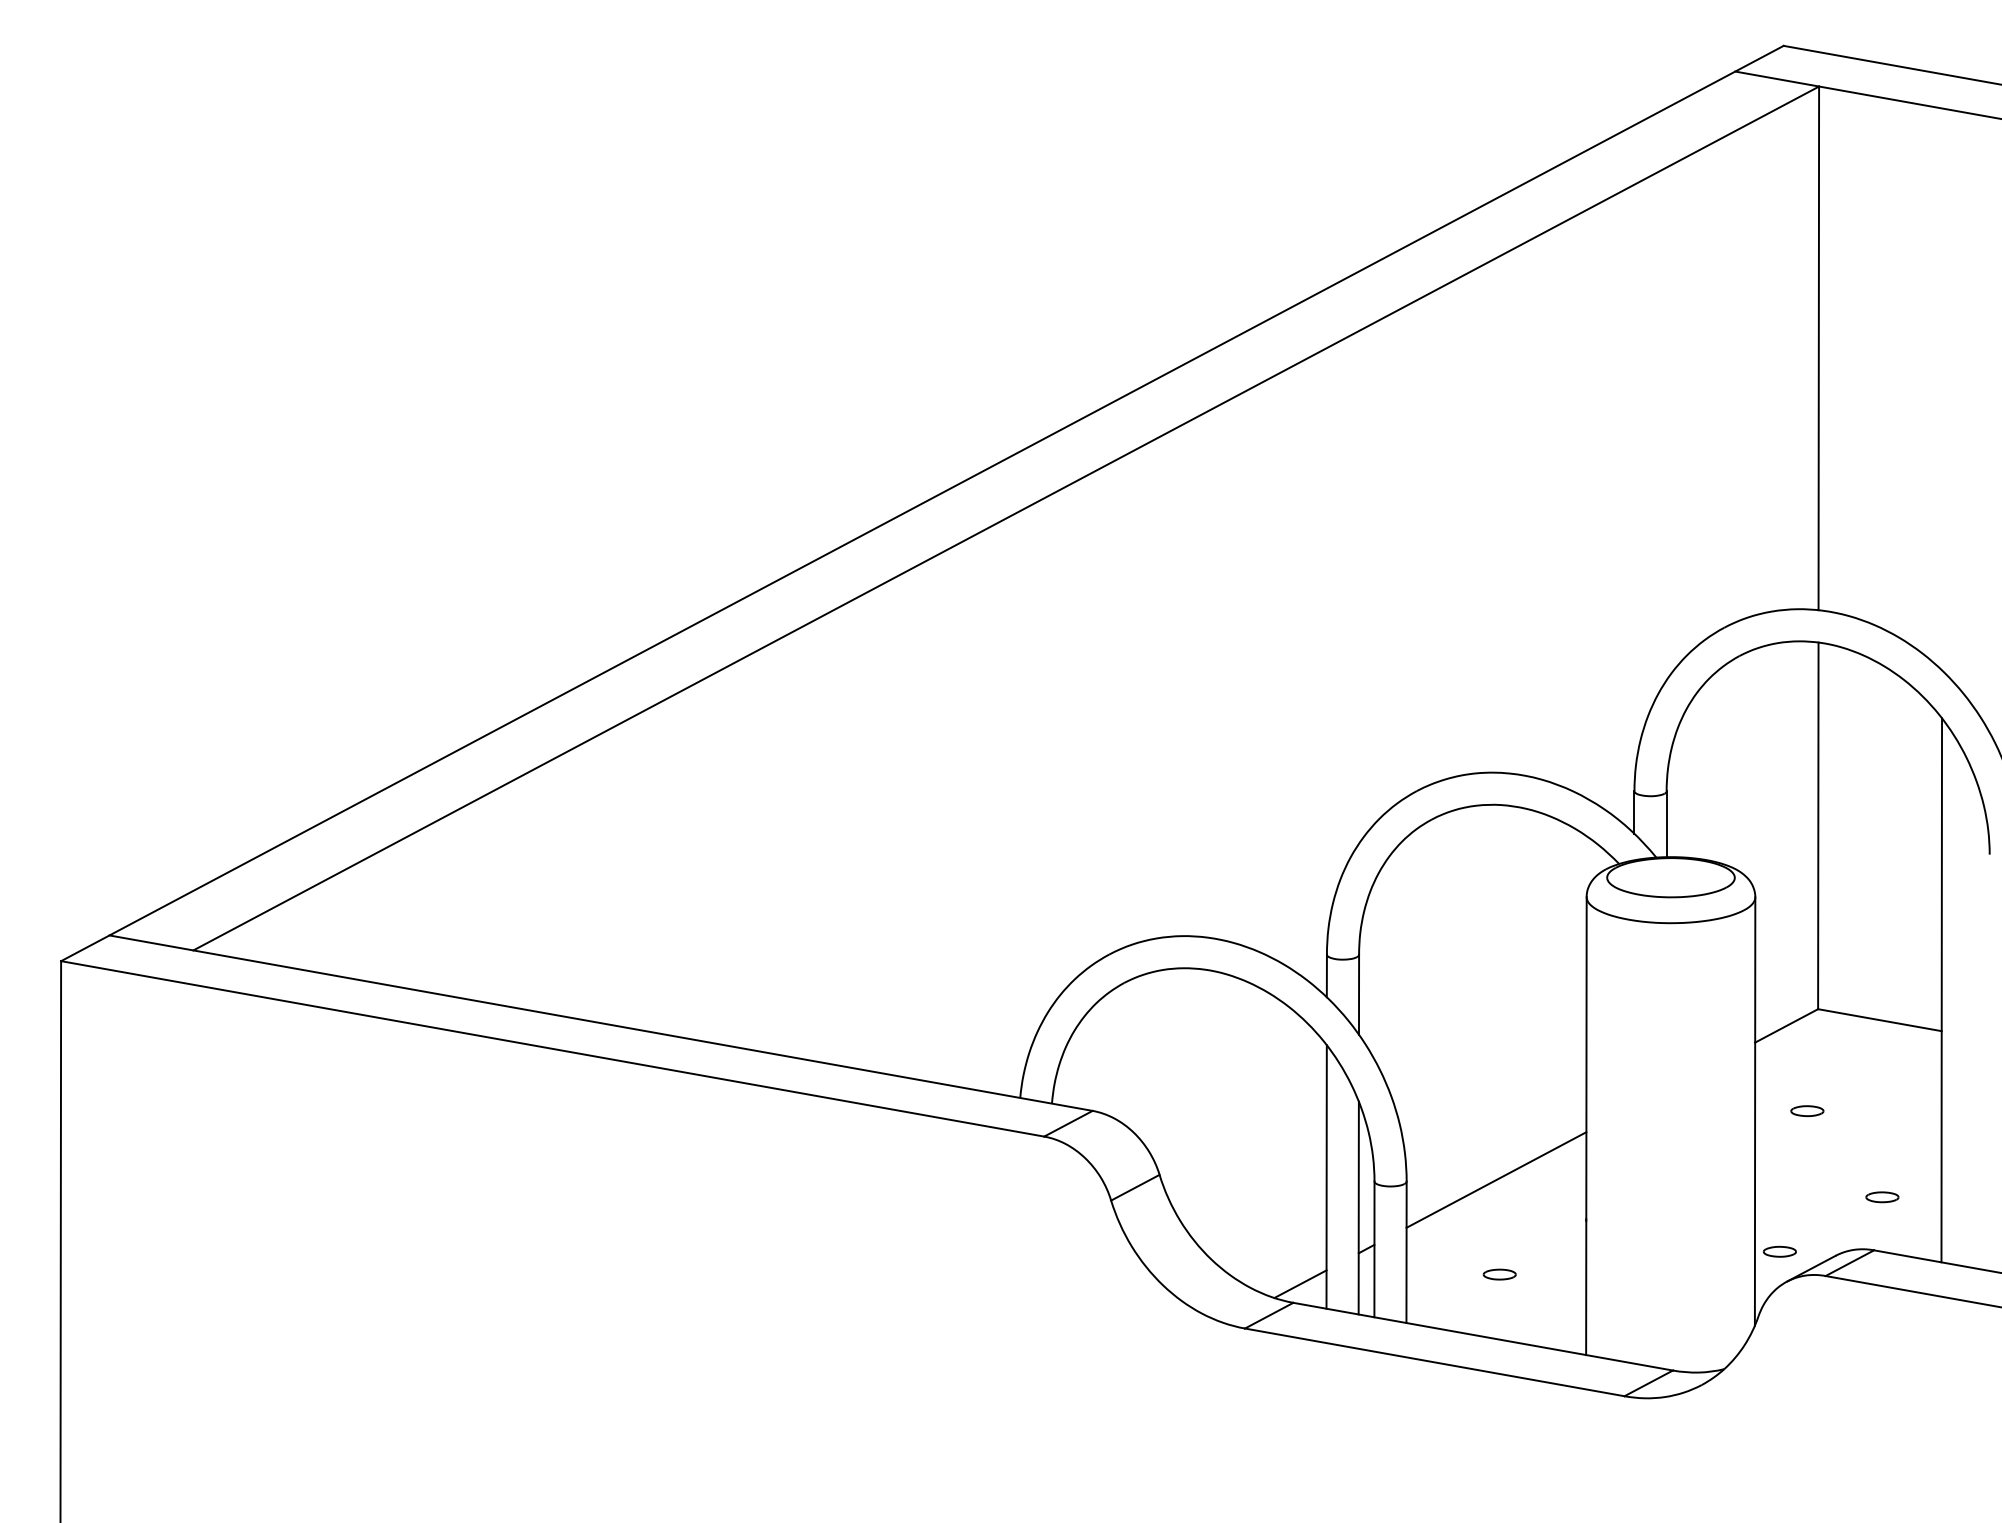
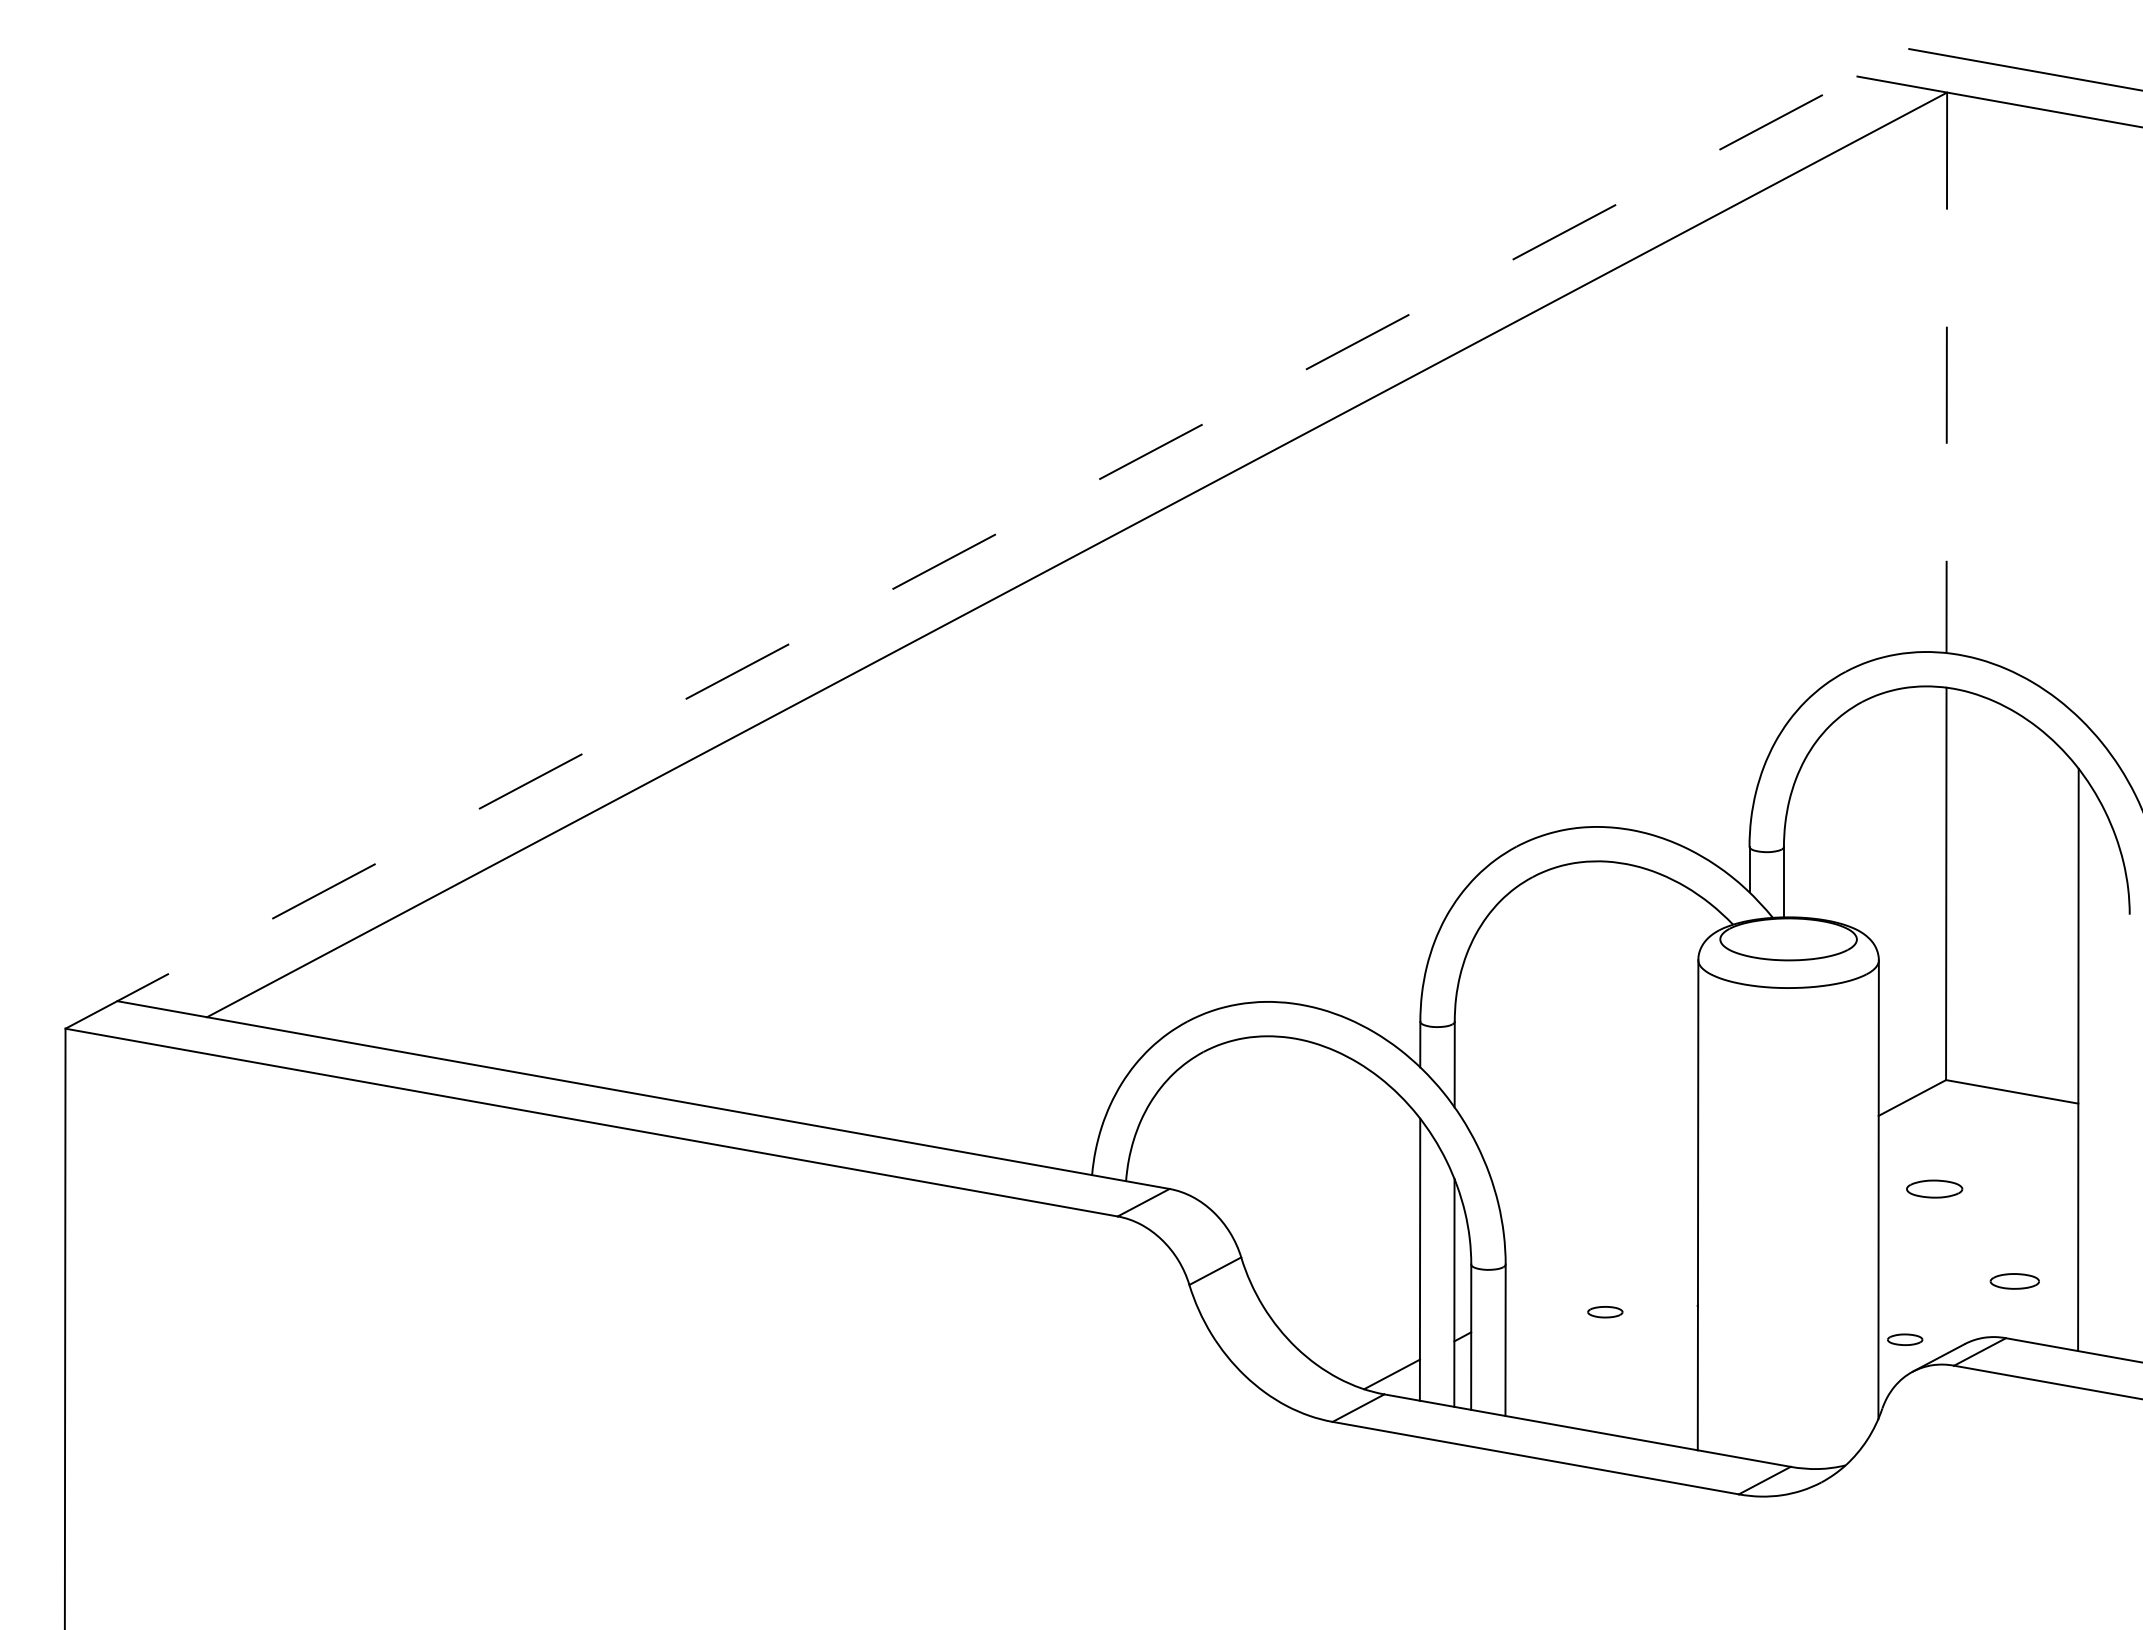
line: (1818, 349) -> (1946, 373), solid -> dashed
line: (922, 503) -> (987, 538), solid -> dashed
part: (1807, 1111) -> (1934, 1189), size x1.6
line: (1496, 1179) -> (1601, 1262), removed
part: (1882, 1197) -> (2014, 1281), size x1.4
part: (1499, 1274) -> (1605, 1312), moved

